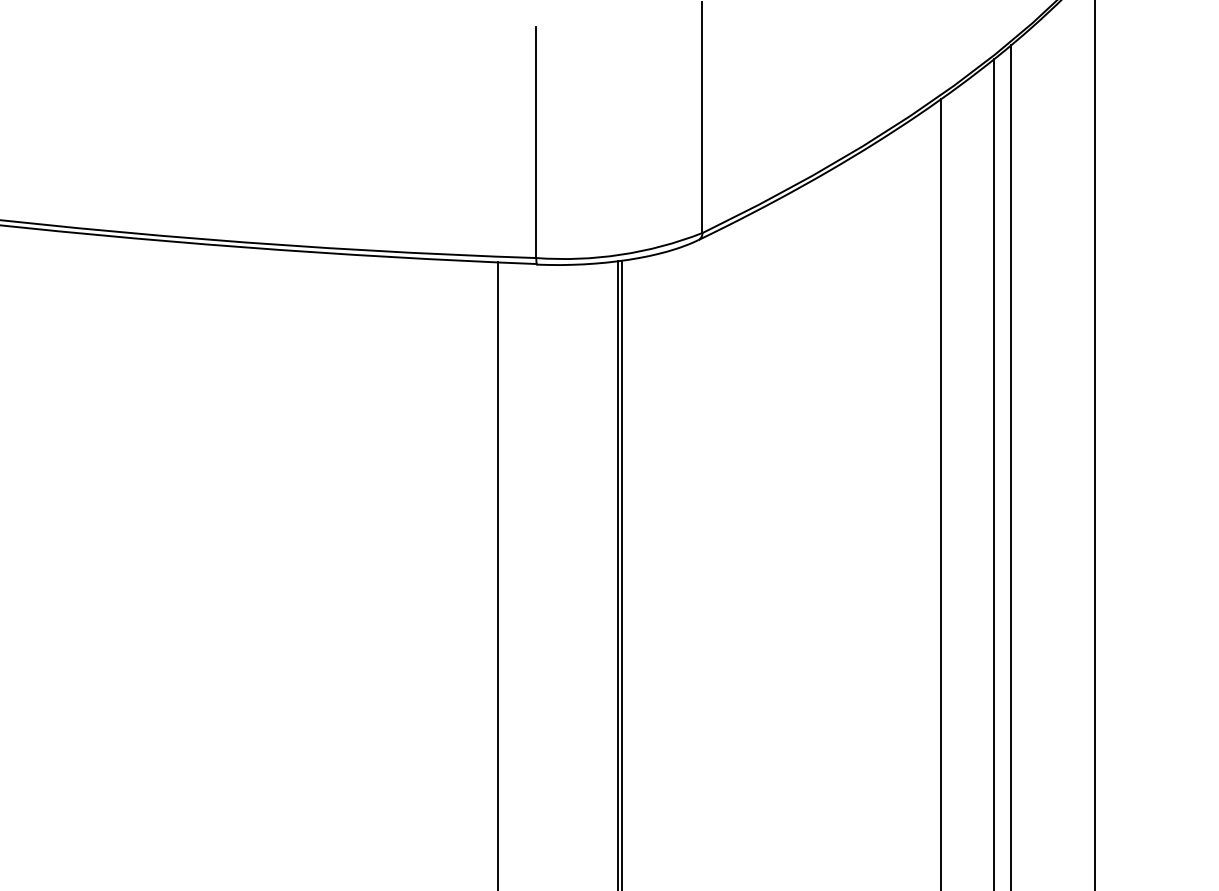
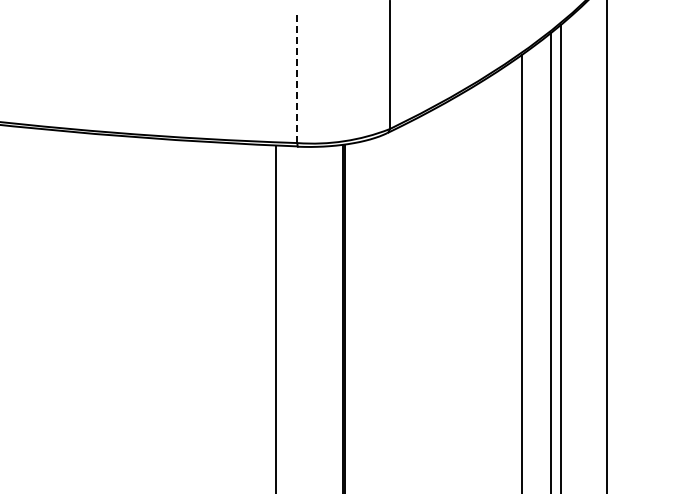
line: (536, 141) -> (297, 78), solid -> dashed

